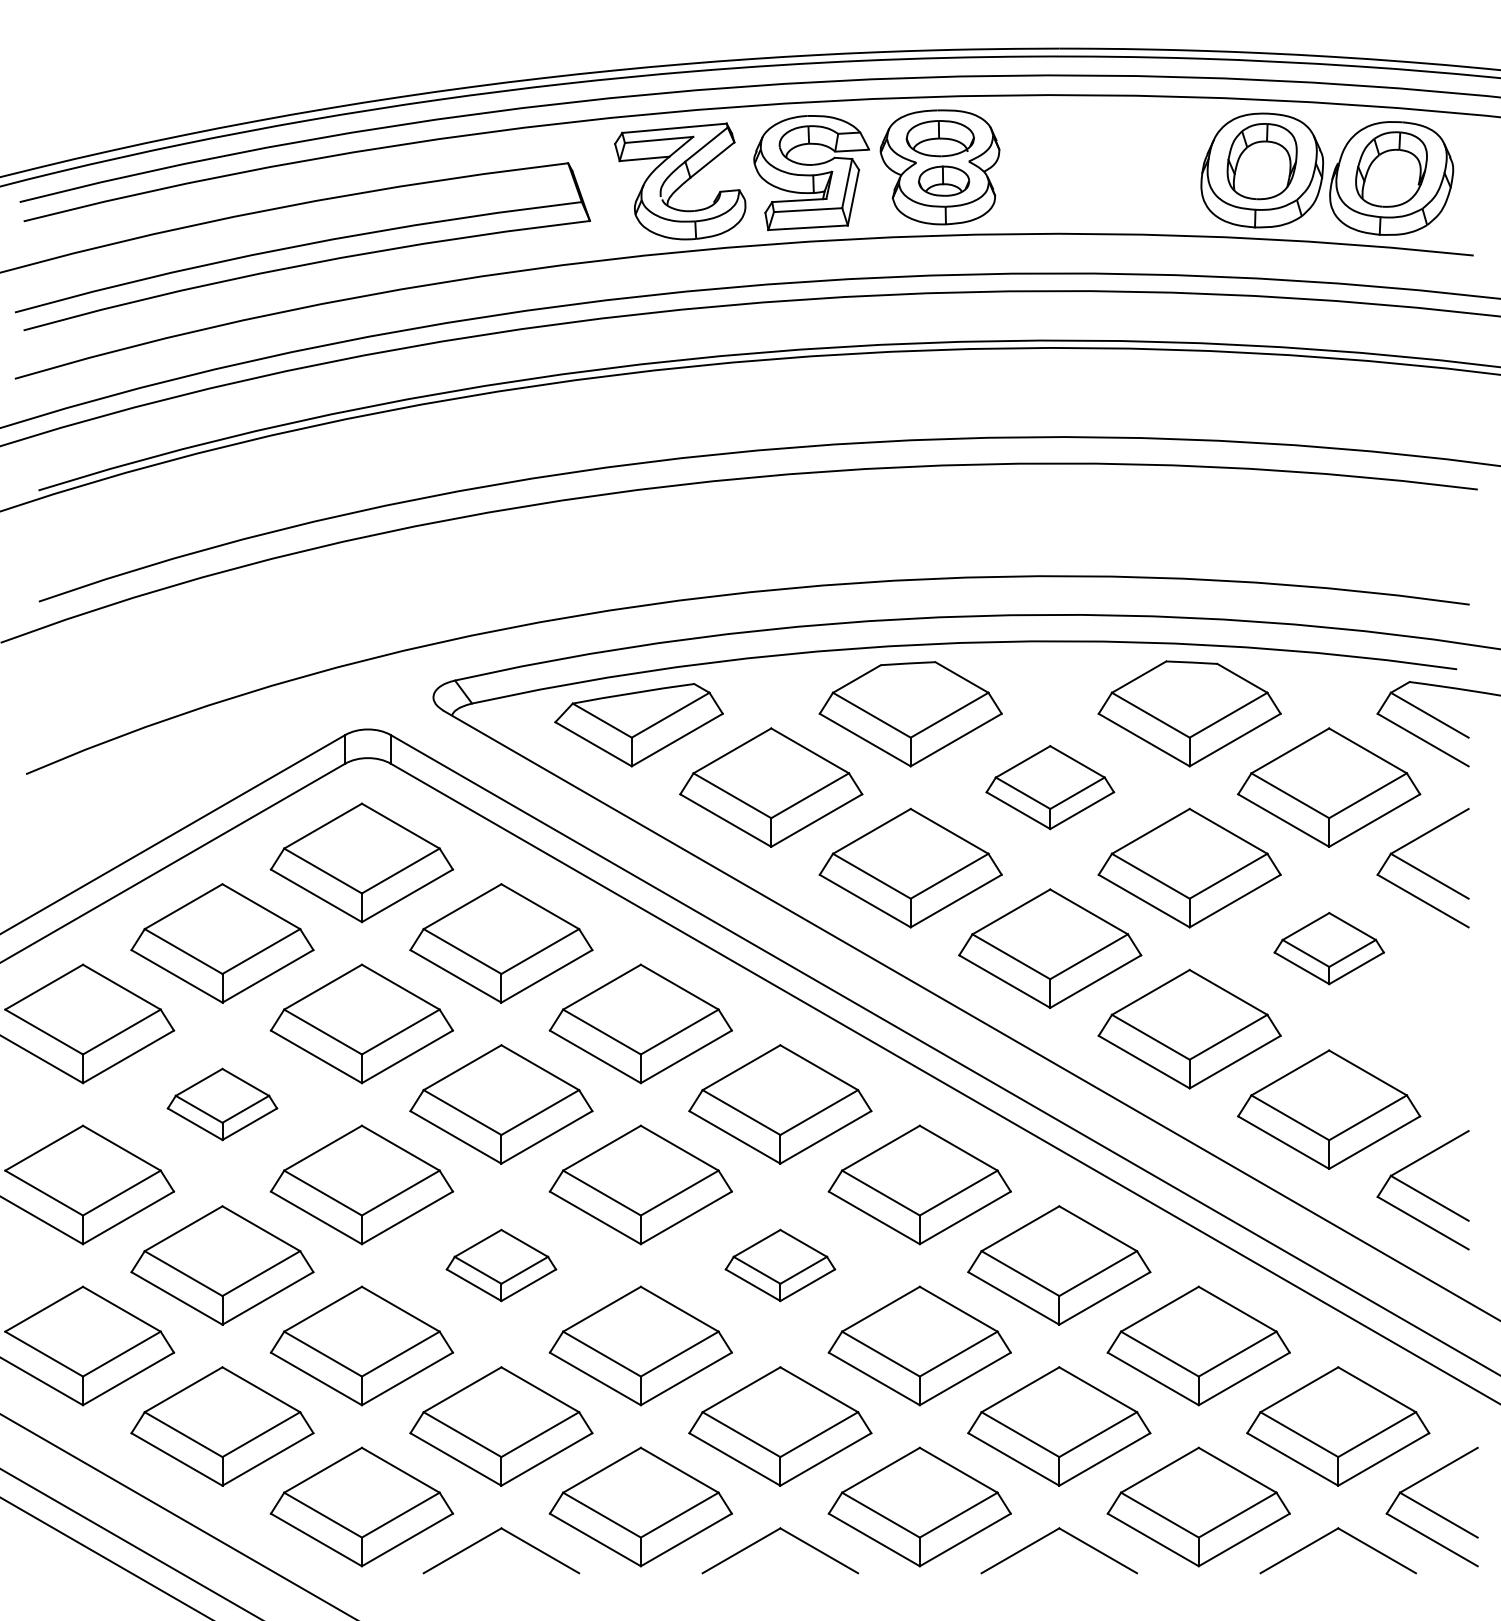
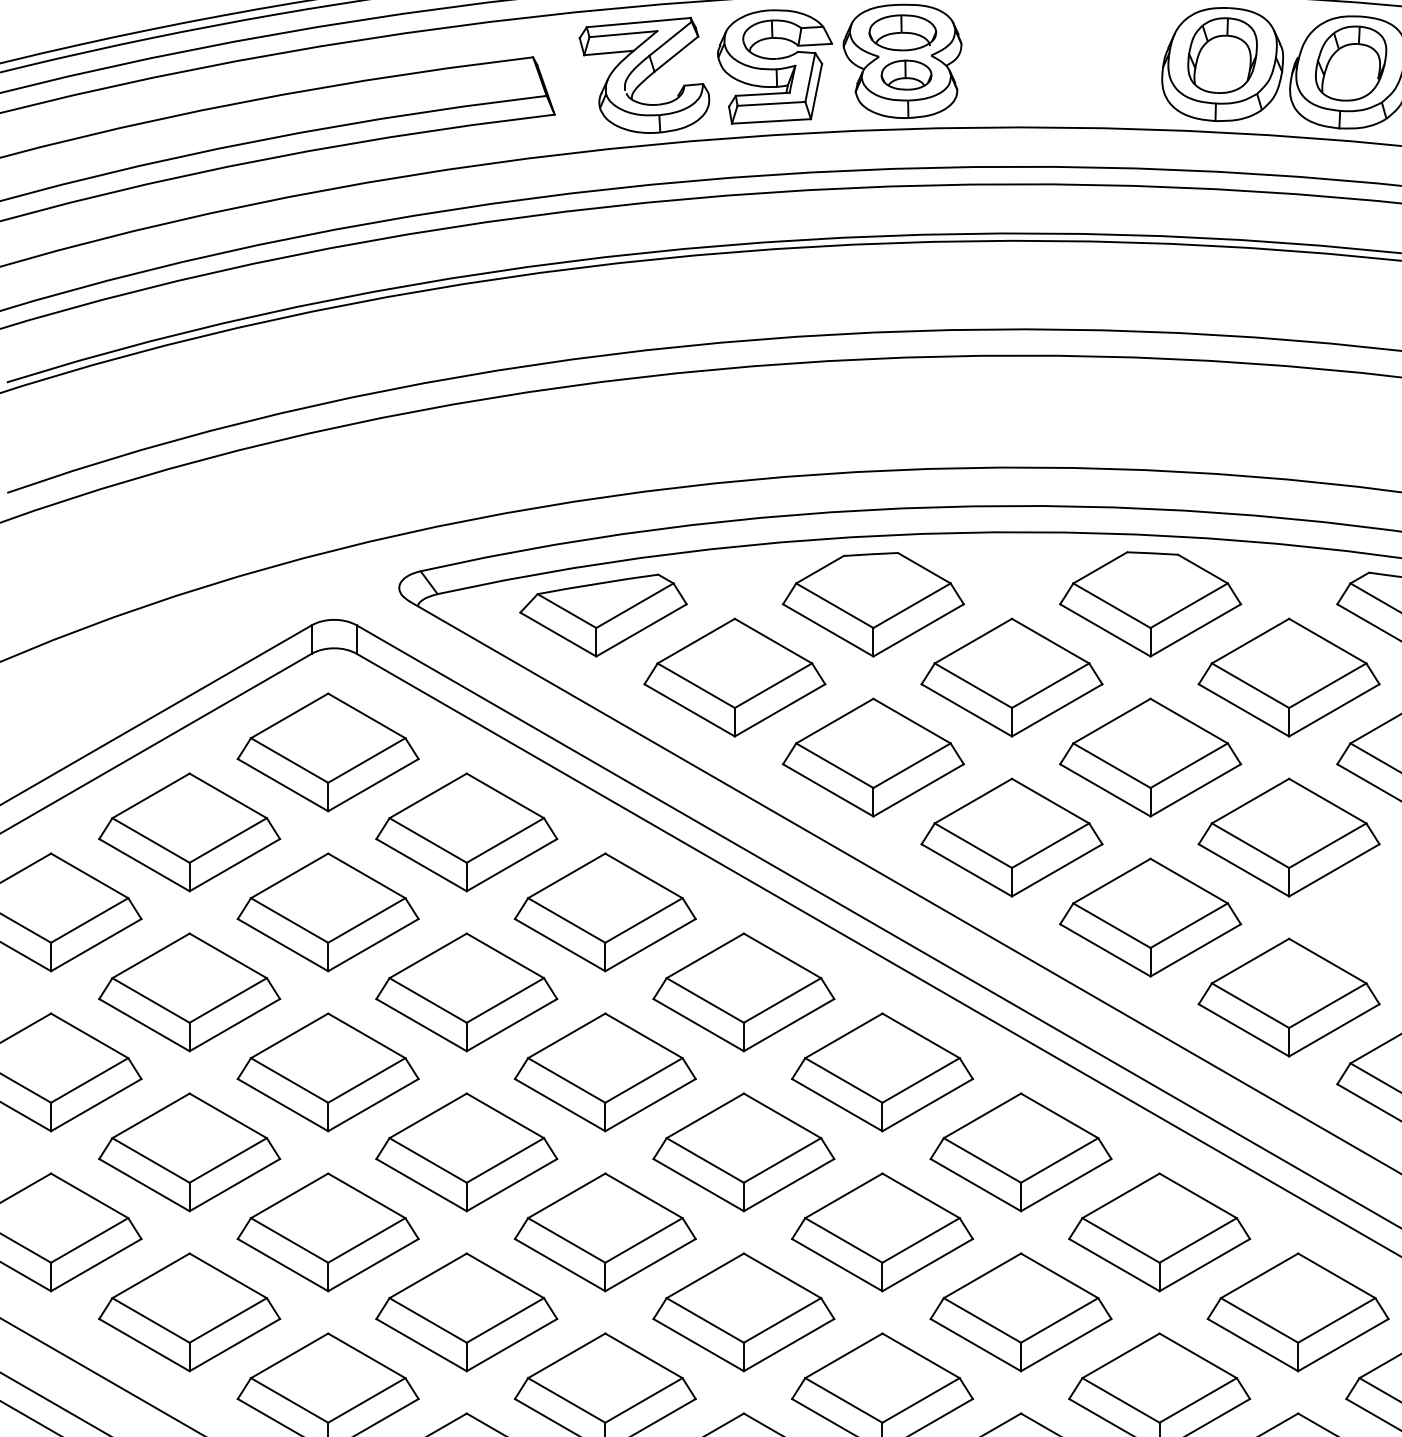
part: (1050, 787) -> (1012, 677), size x1.43
part: (1329, 948) -> (1289, 837), size x1.67
part: (222, 1104) -> (189, 992), size x1.67
part: (501, 1265) -> (466, 1152), size x1.67
part: (780, 1265) -> (744, 1152), size x1.67

